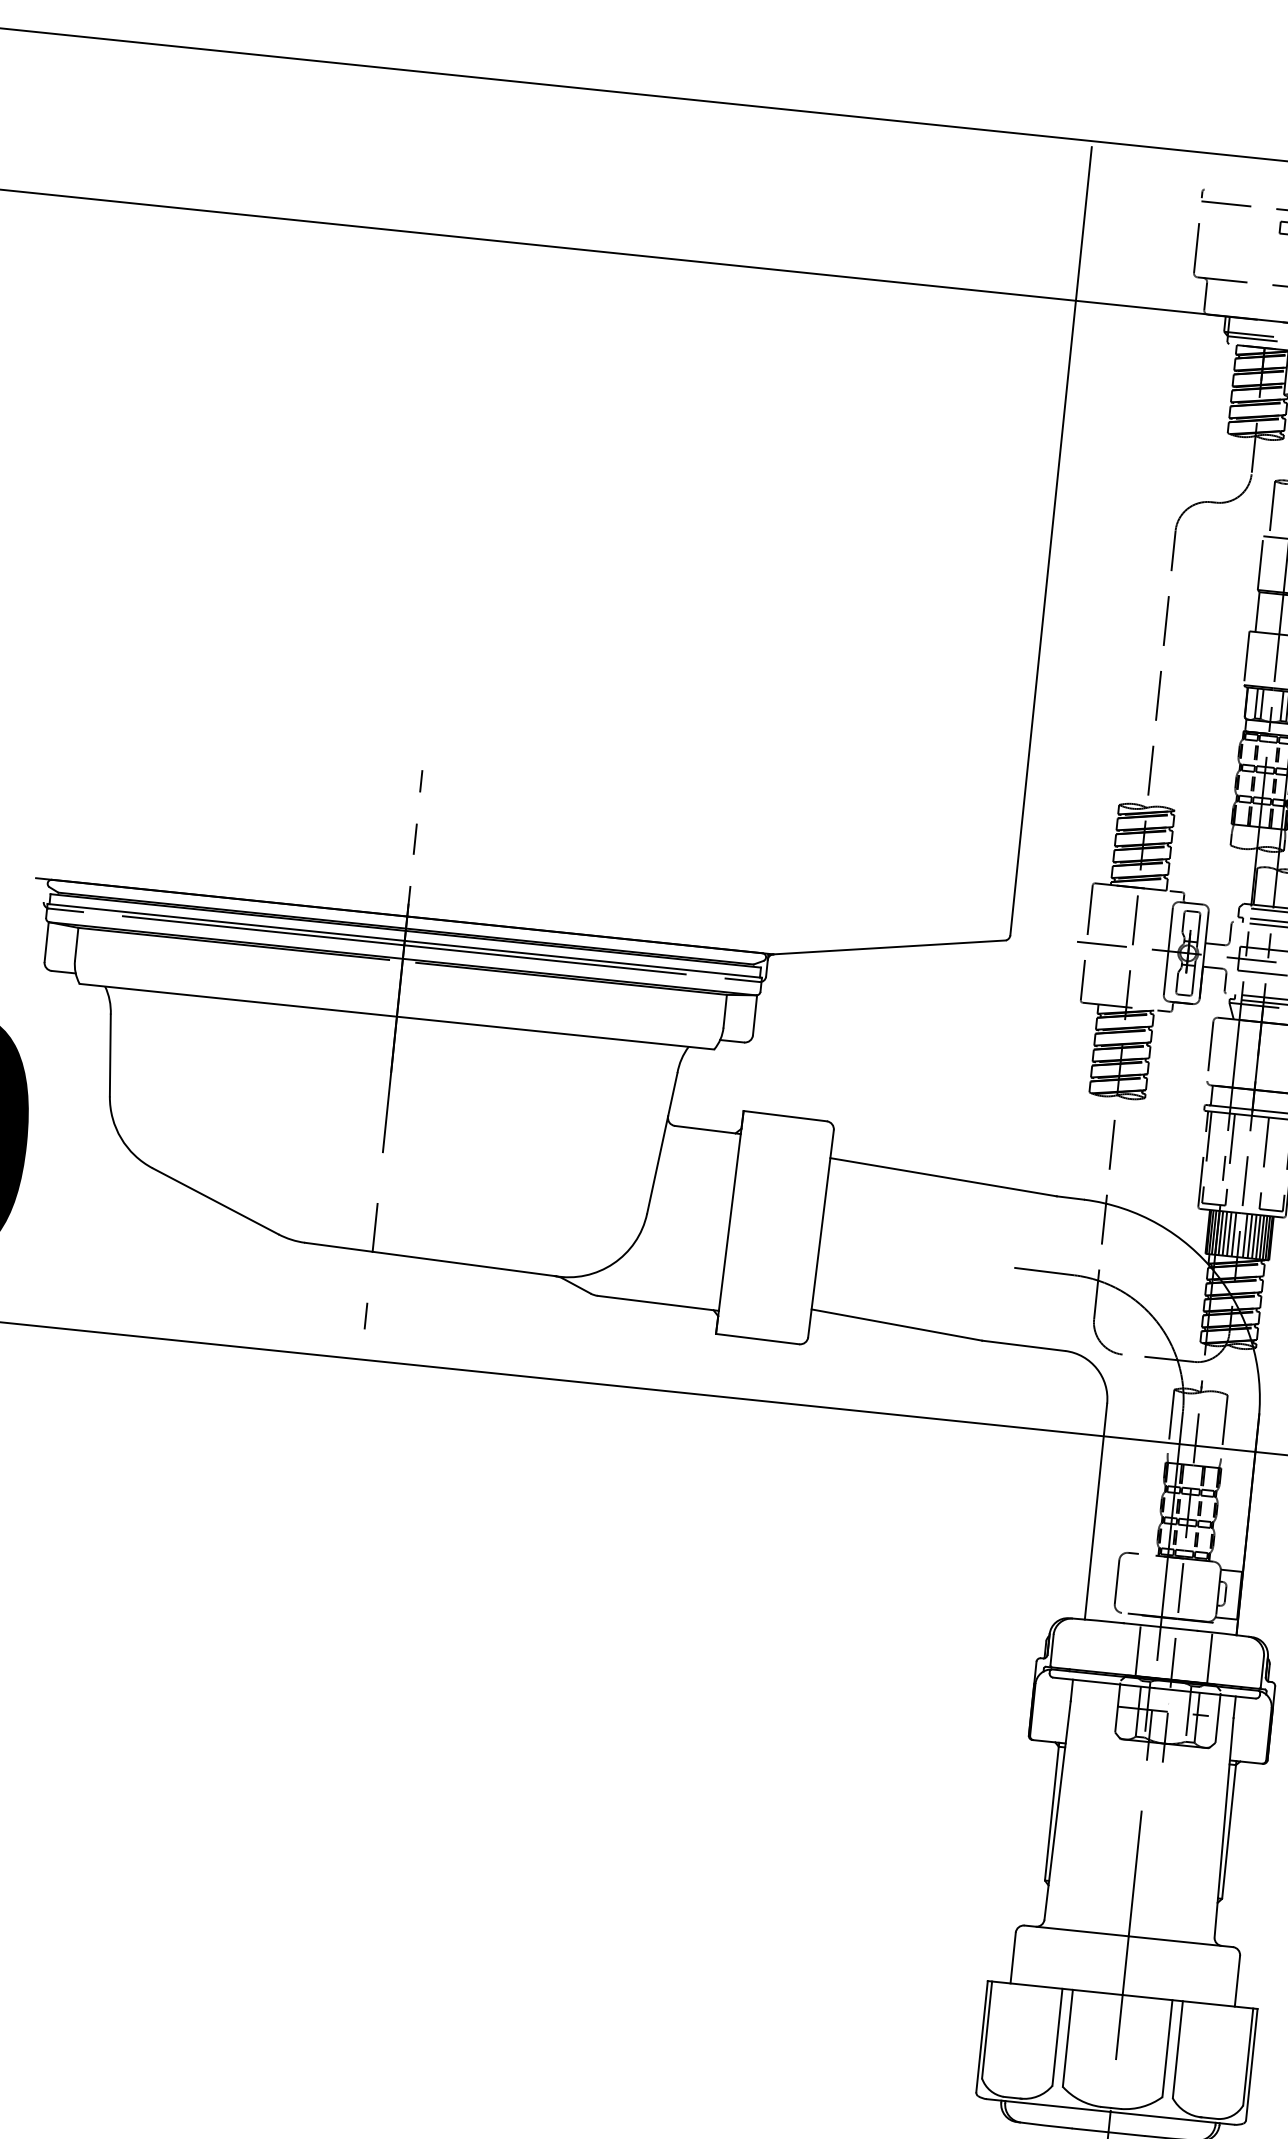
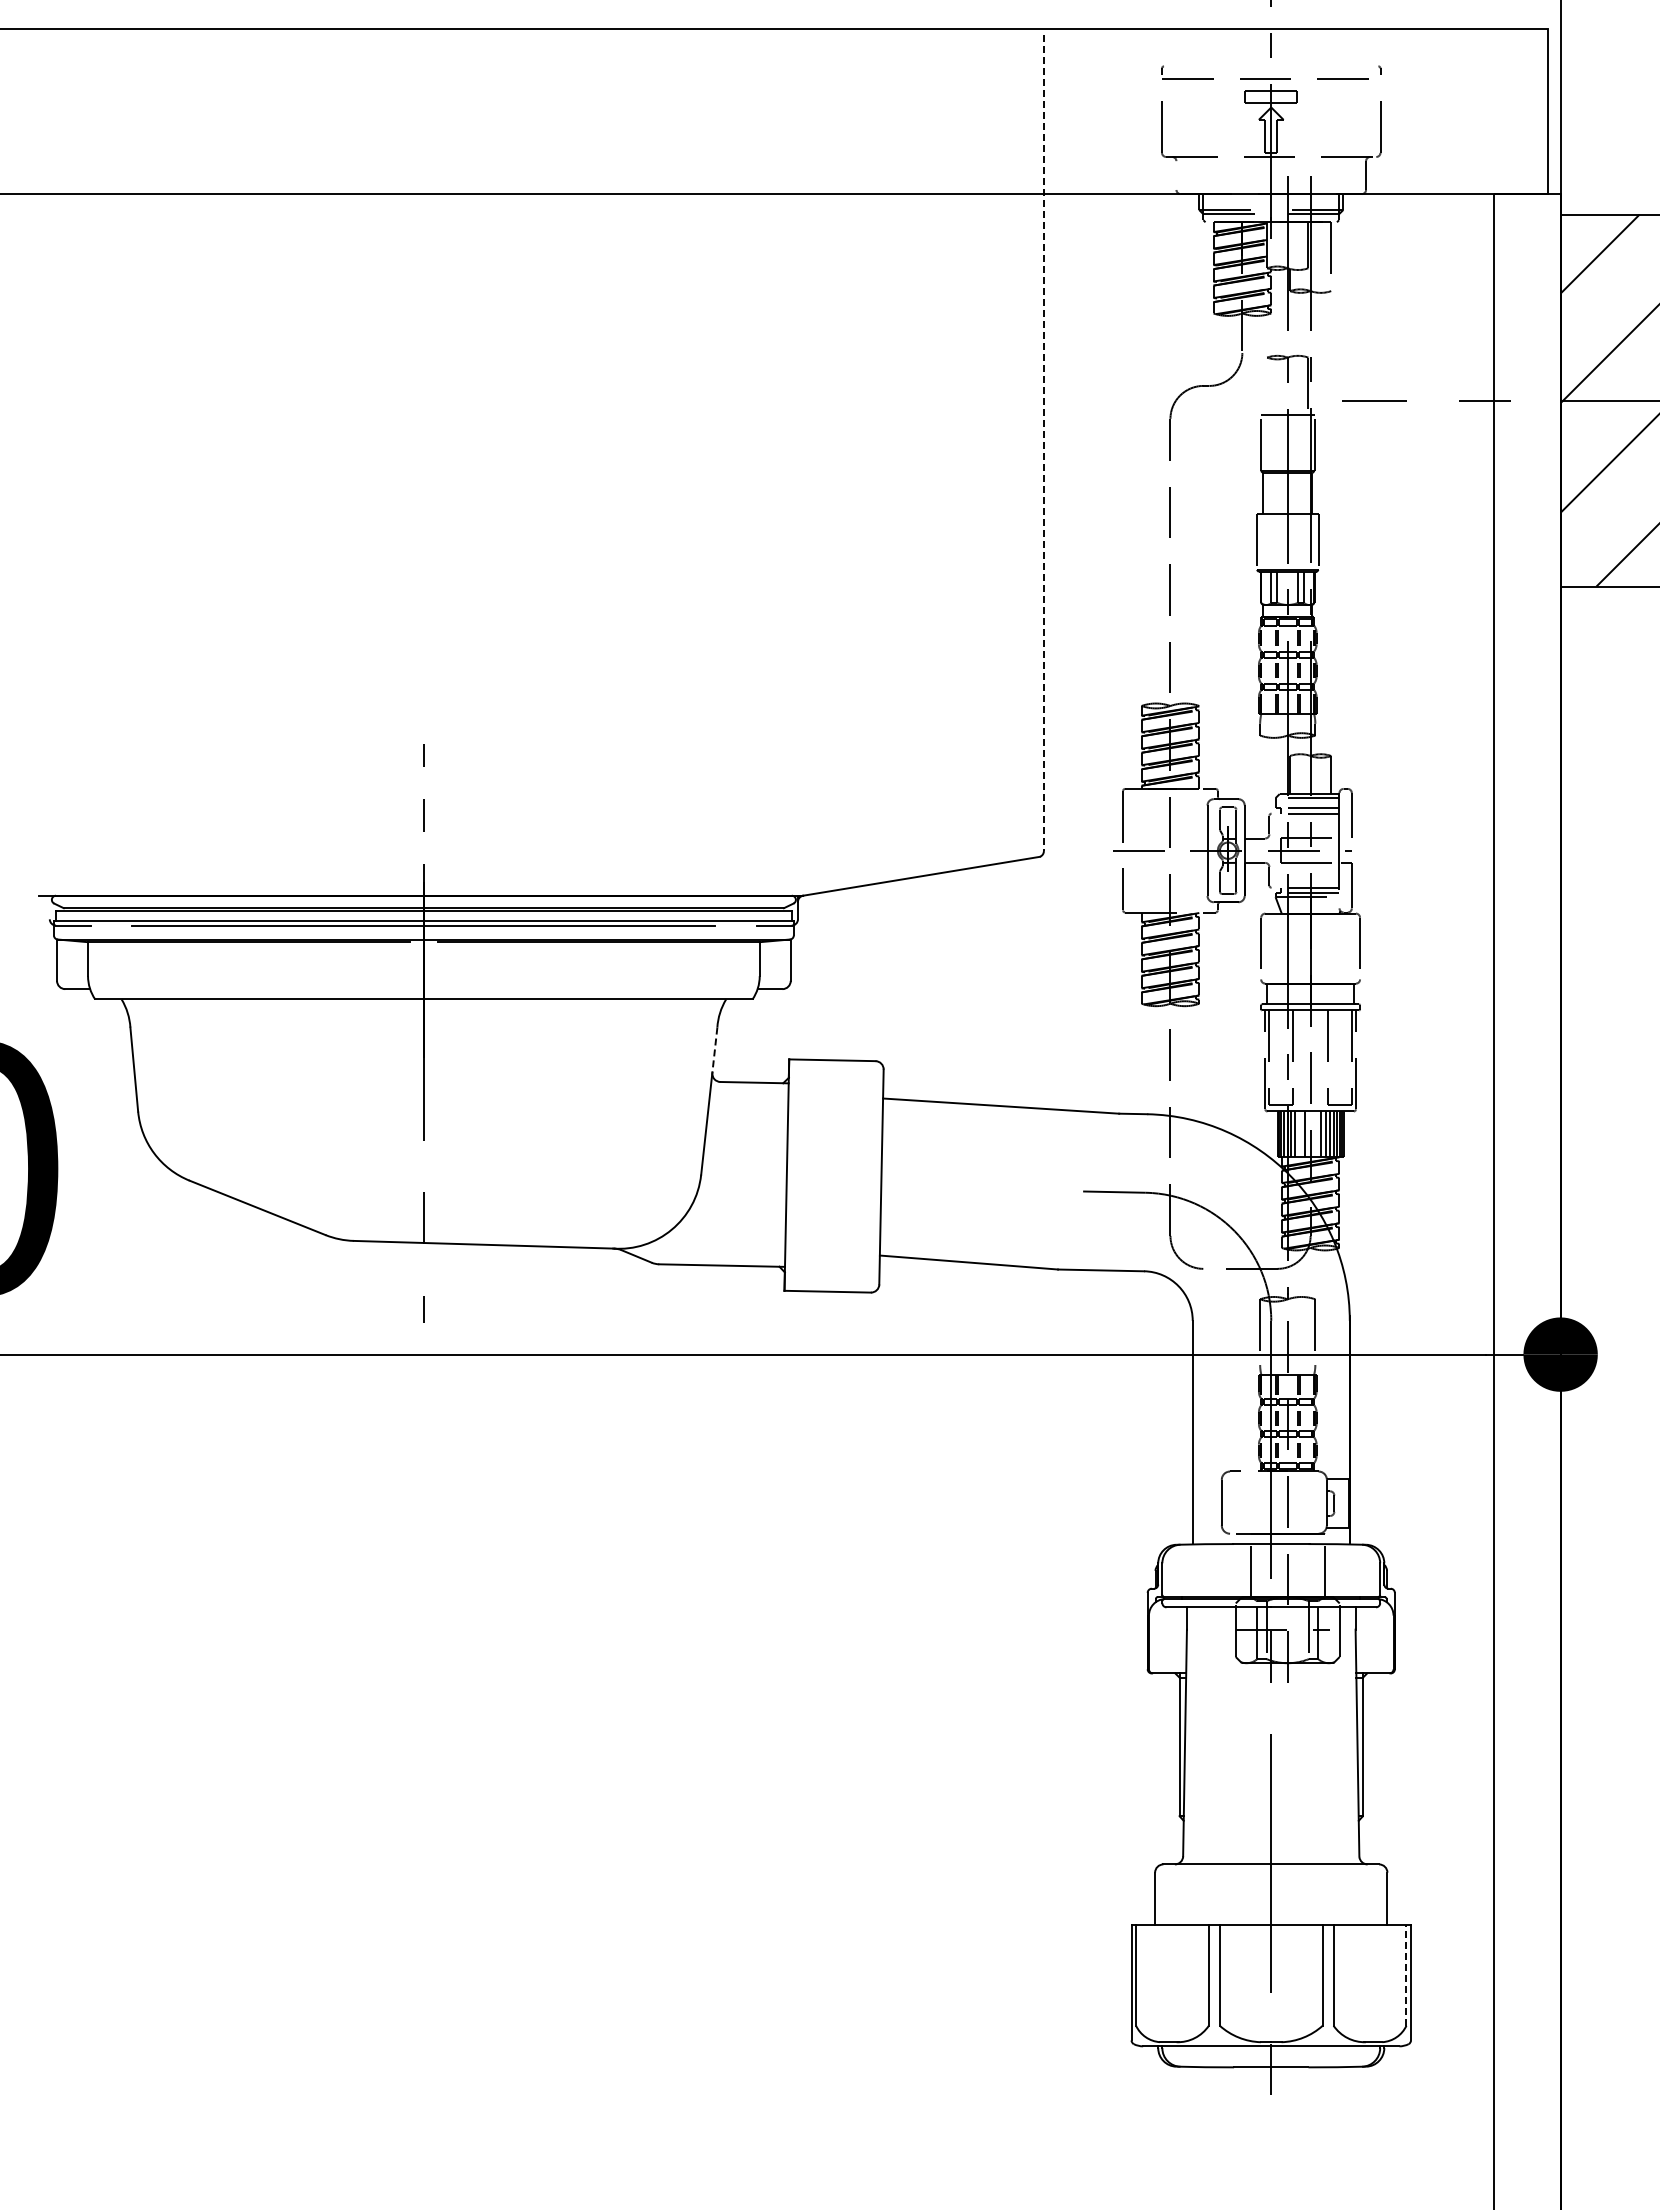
line: (1205, 296) -> (1176, 175), removed
line: (1272, 509) -> (1267, 386), removed
line: (1050, 541) -> (1043, 443), solid -> dashed
line: (672, 1094) -> (714, 1050), solid -> dashed
line: (1228, 1233) -> (1299, 1133), removed
line: (1245, 1235) -> (1316, 1133), removed
line: (1248, 2056) -> (1406, 1974), solid -> dashed

